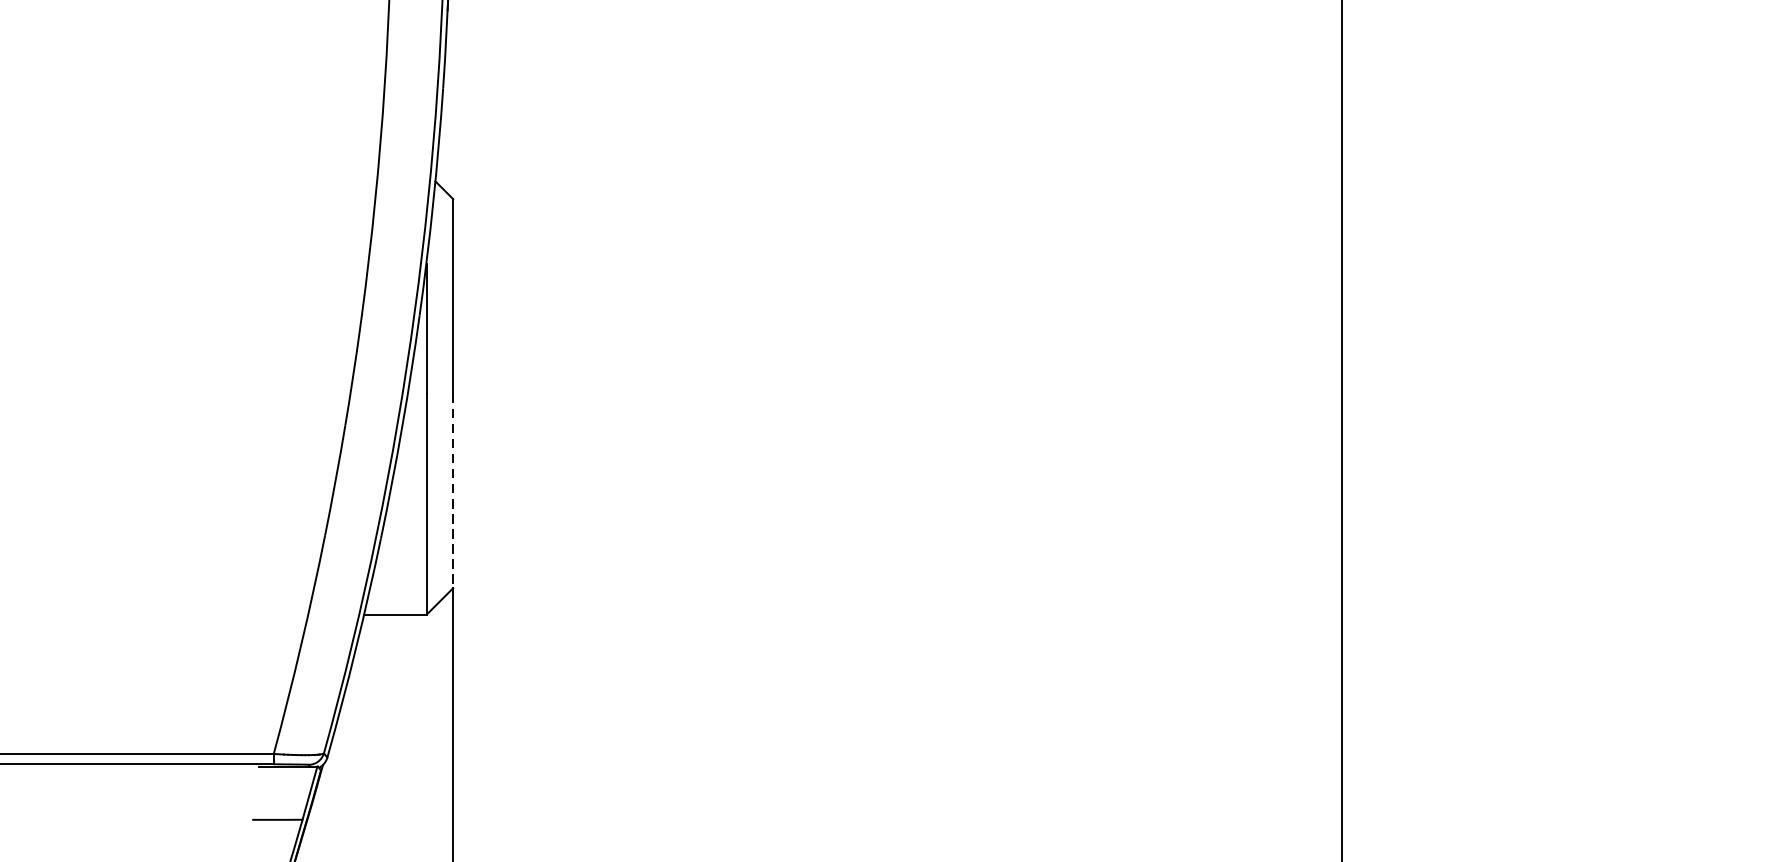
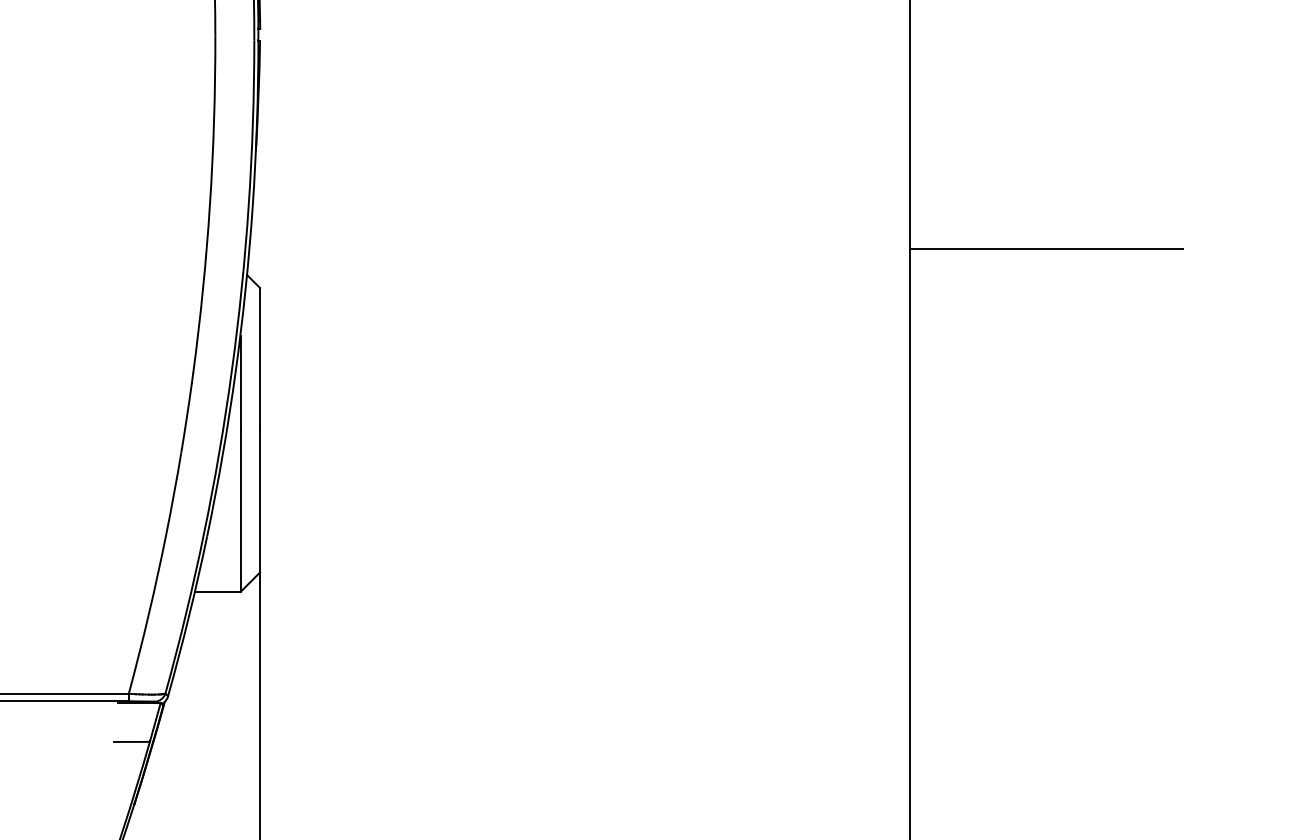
line: (1527, 146) -> (1045, 249), added
line: (453, 491) -> (260, 501), dashed -> solid

